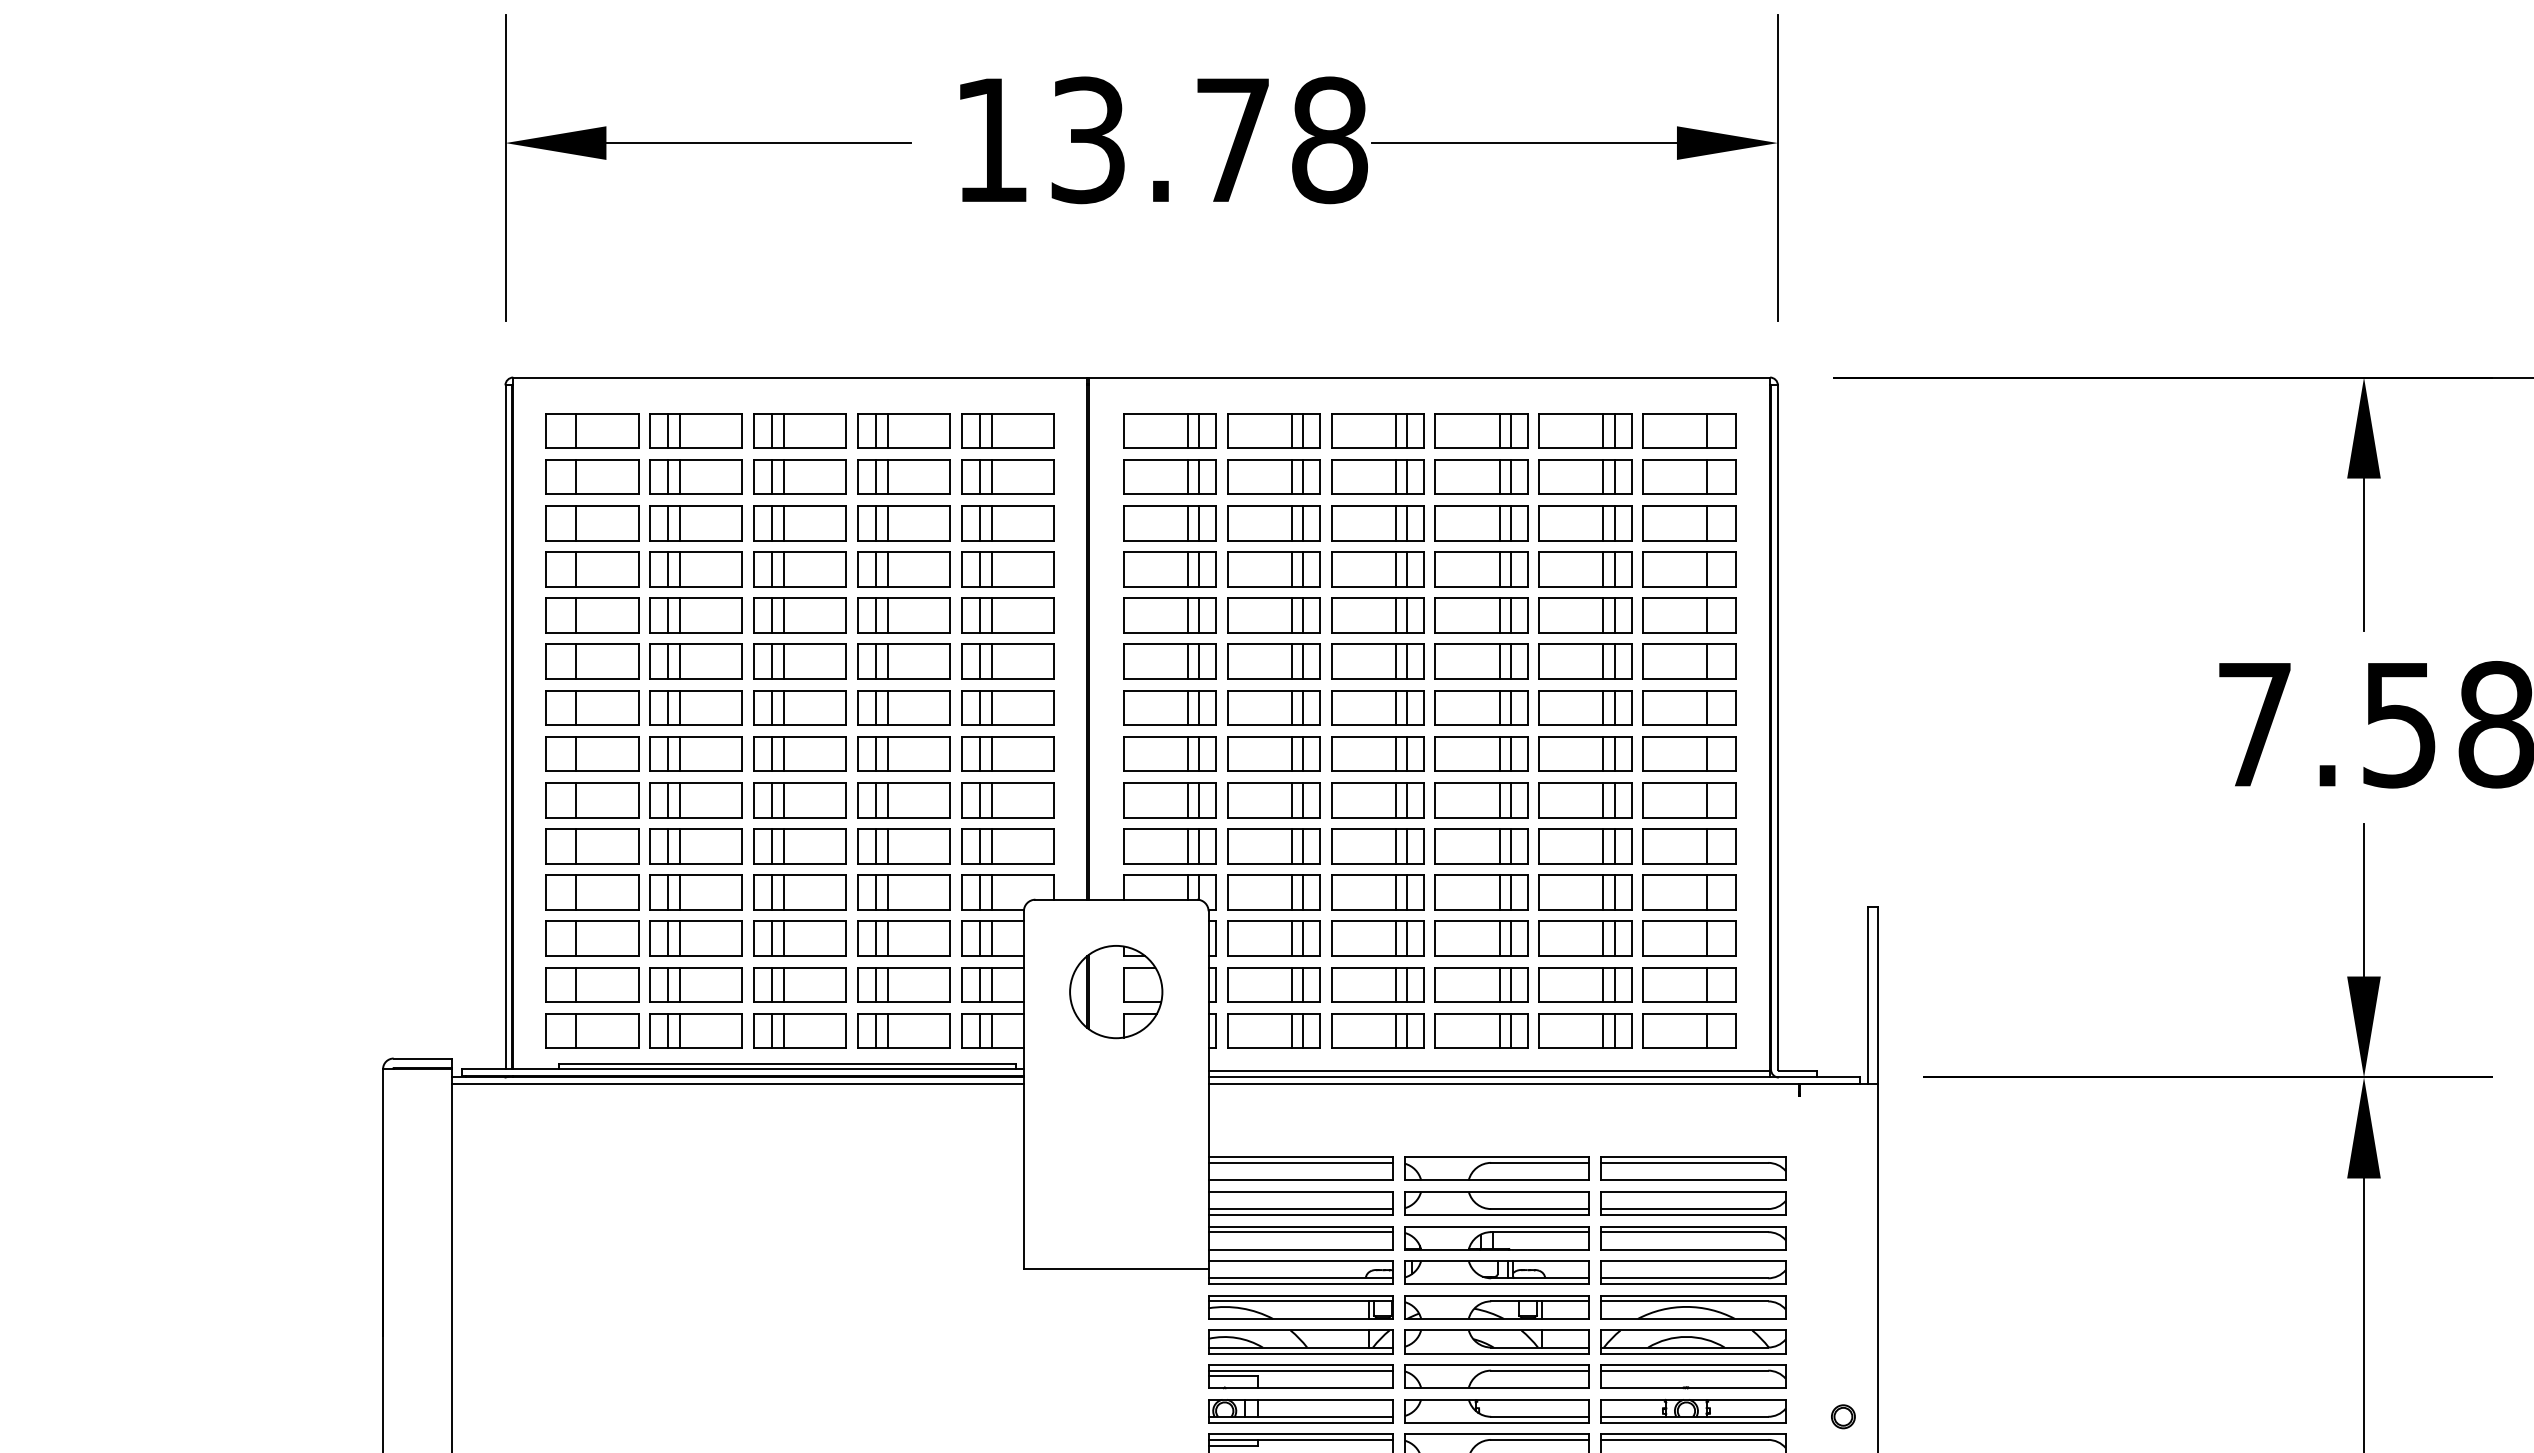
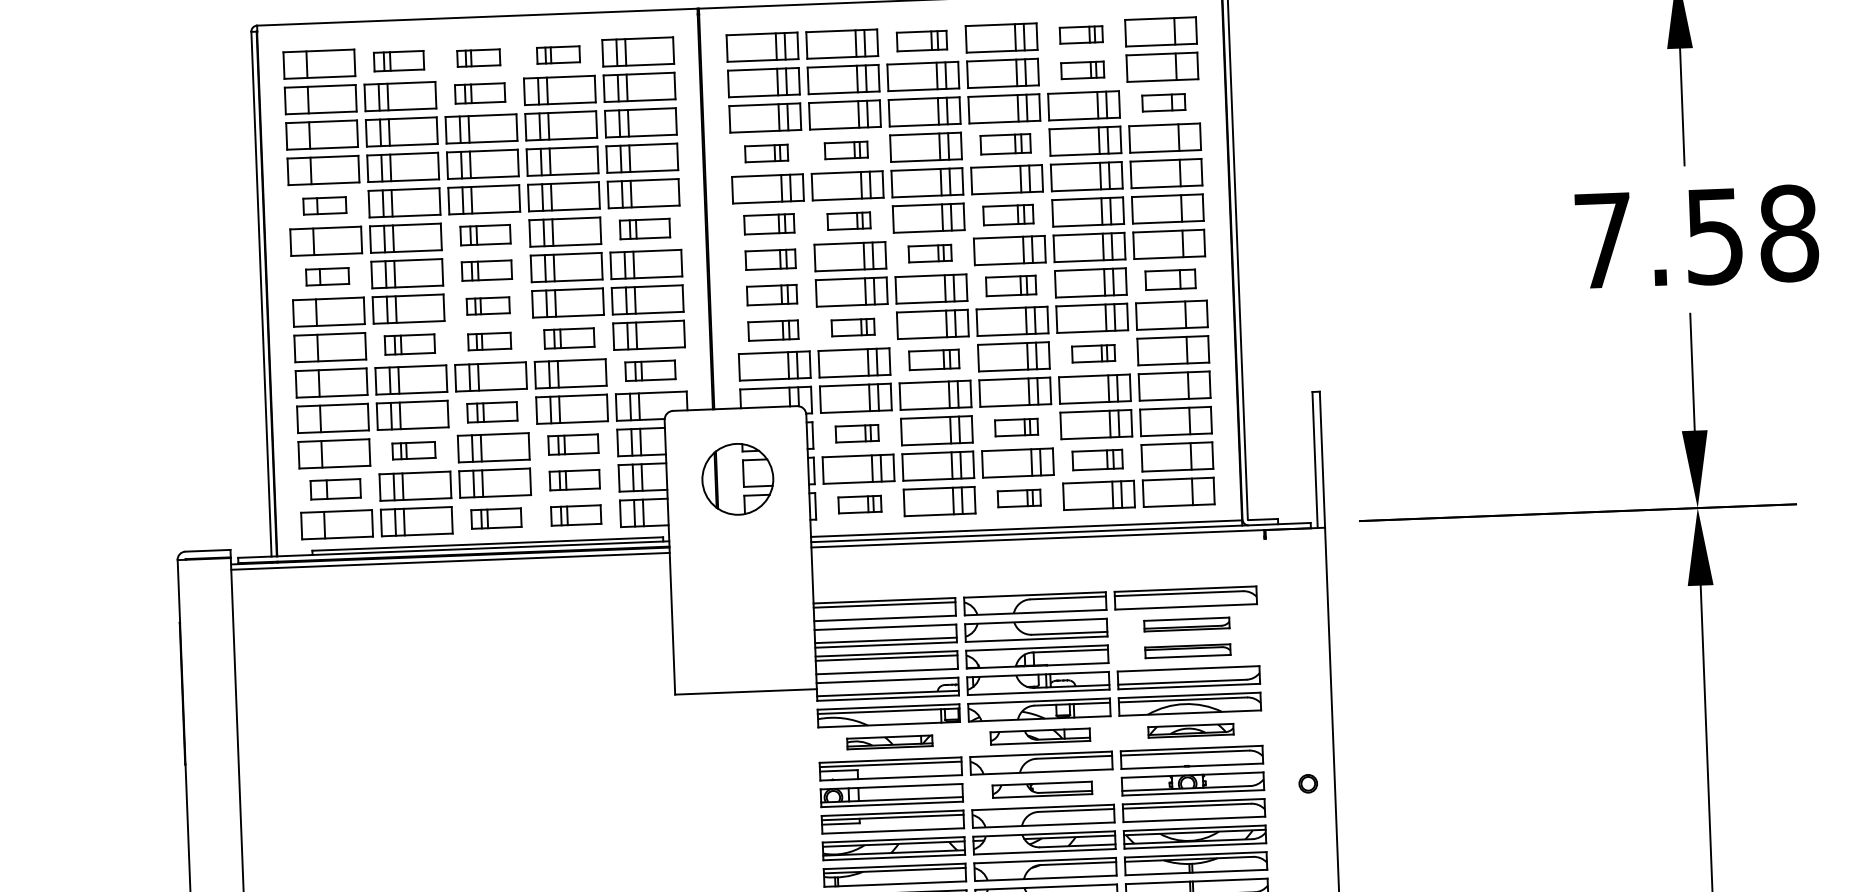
part: (695, 430) -> (398, 60), size x0.7
part: (799, 430) -> (478, 57), size x0.6
part: (903, 430) -> (558, 54), size x0.6
part: (1377, 430) -> (921, 40), size x0.7
part: (1585, 430) -> (1081, 34), size x0.6
part: (799, 476) -> (479, 93), size x0.7
part: (1585, 476) -> (1082, 69), size x0.6
part: (1689, 523) -> (1163, 102), size x0.6
part: (1169, 569) -> (766, 153), size x0.6
part: (1273, 569) -> (846, 150), size x0.6
part: (1481, 569) -> (1005, 144), size x0.7
part: (592, 615) -> (324, 205), size x0.6
part: (799, 661) -> (485, 235), size x0.7
part: (1007, 661) -> (644, 228), size x0.7
part: (1169, 661) -> (768, 224), size x0.7
part: (1273, 661) -> (848, 221), size x0.6
part: (1481, 661) -> (1008, 214), size x0.7
part: (592, 707) -> (327, 276), size x0.6
part: (799, 707) -> (486, 270), size x0.7
part: (1169, 707) -> (770, 259), size x0.7
part: (1377, 707) -> (929, 253), size x0.6
part: (799, 753) -> (487, 305), size x0.6
part: (1169, 753) -> (771, 294), size x0.7
part: (1481, 753) -> (1011, 285), size x0.7
part: (1689, 753) -> (1170, 279), size x0.7
part: (695, 800) -> (409, 344), size x0.7
part: (799, 800) -> (489, 341), size x0.6
part: (903, 800) -> (568, 338), size x0.7
part: (1169, 800) -> (773, 330), size x0.7
part: (1273, 800) -> (852, 327), size x0.6
part: (1007, 846) -> (650, 370), size x0.7
part: (1377, 846) -> (934, 359), size x0.7
part: (1585, 846) -> (1093, 353), size x0.6
part: (799, 892) -> (491, 412), size x0.7
part: (695, 938) -> (413, 450), size x0.6
part: (903, 938) -> (573, 444), size x0.7
part: (1273, 938) -> (856, 433), size x0.6
part: (1481, 938) -> (1016, 427), size x0.6
part: (592, 984) -> (335, 488), size x0.7
part: (903, 984) -> (574, 479), size x0.7
part: (1585, 984) -> (1097, 459), size x0.7
part: (799, 1030) -> (495, 518), size x0.7
part: (903, 1030) -> (575, 515), size x0.7
part: (1273, 1030) -> (859, 504), size x0.6
part: (1481, 1030) -> (1019, 498), size x0.6
part: (1693, 1203) -> (1186, 624), size x0.6
part: (1693, 1238) -> (1188, 651), size x0.6
part: (1300, 1341) -> (889, 742), size x0.6
part: (1496, 1341) -> (1039, 736), size x0.7
part: (1693, 1341) -> (1191, 730), size x0.6
part: (1496, 1411) -> (1041, 789), size x0.7

